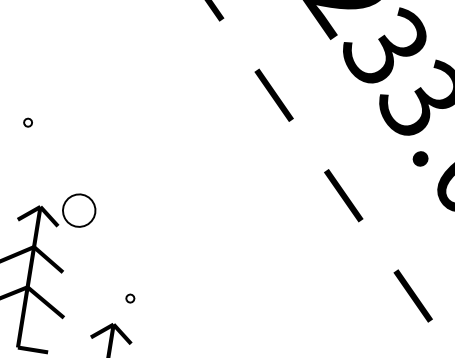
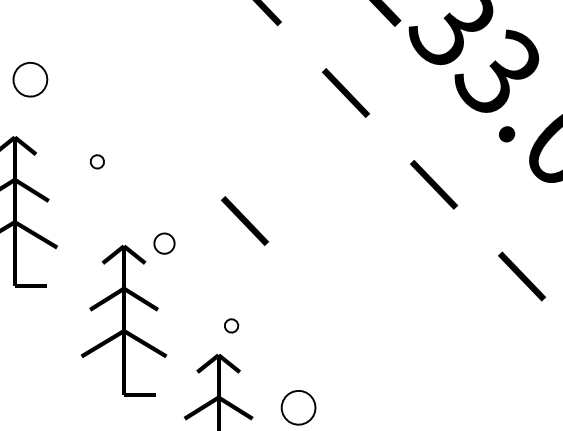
part: (28, 122) -> (97, 161), size x1.6
line: (158, 200) -> (244, 220), added
part: (79, 210) -> (164, 243), size x0.6
part: (130, 298) -> (231, 325), size x1.6

